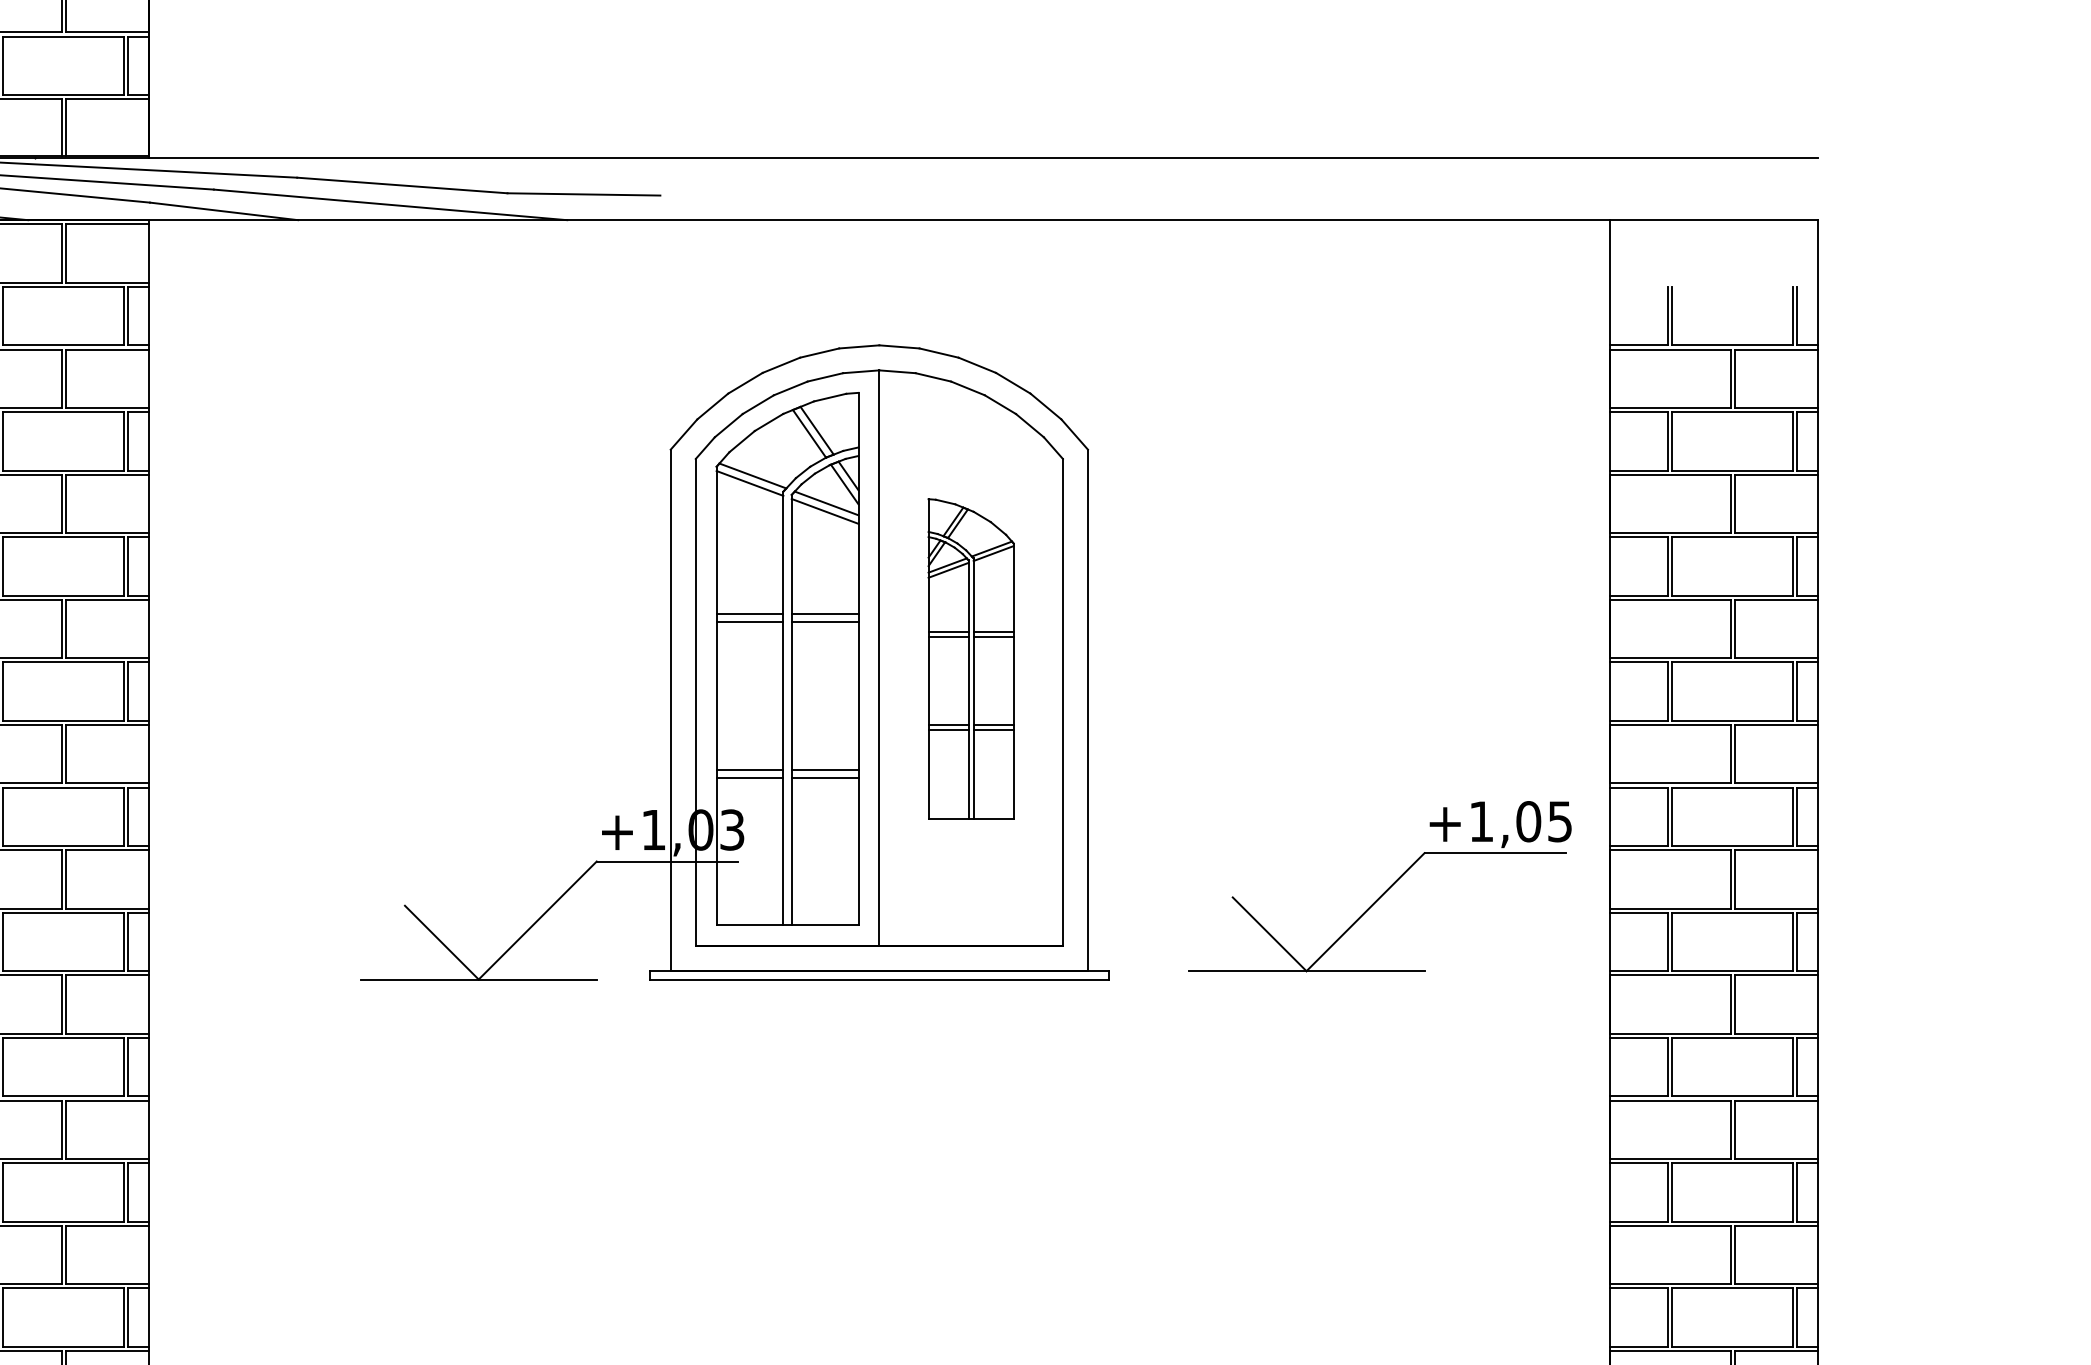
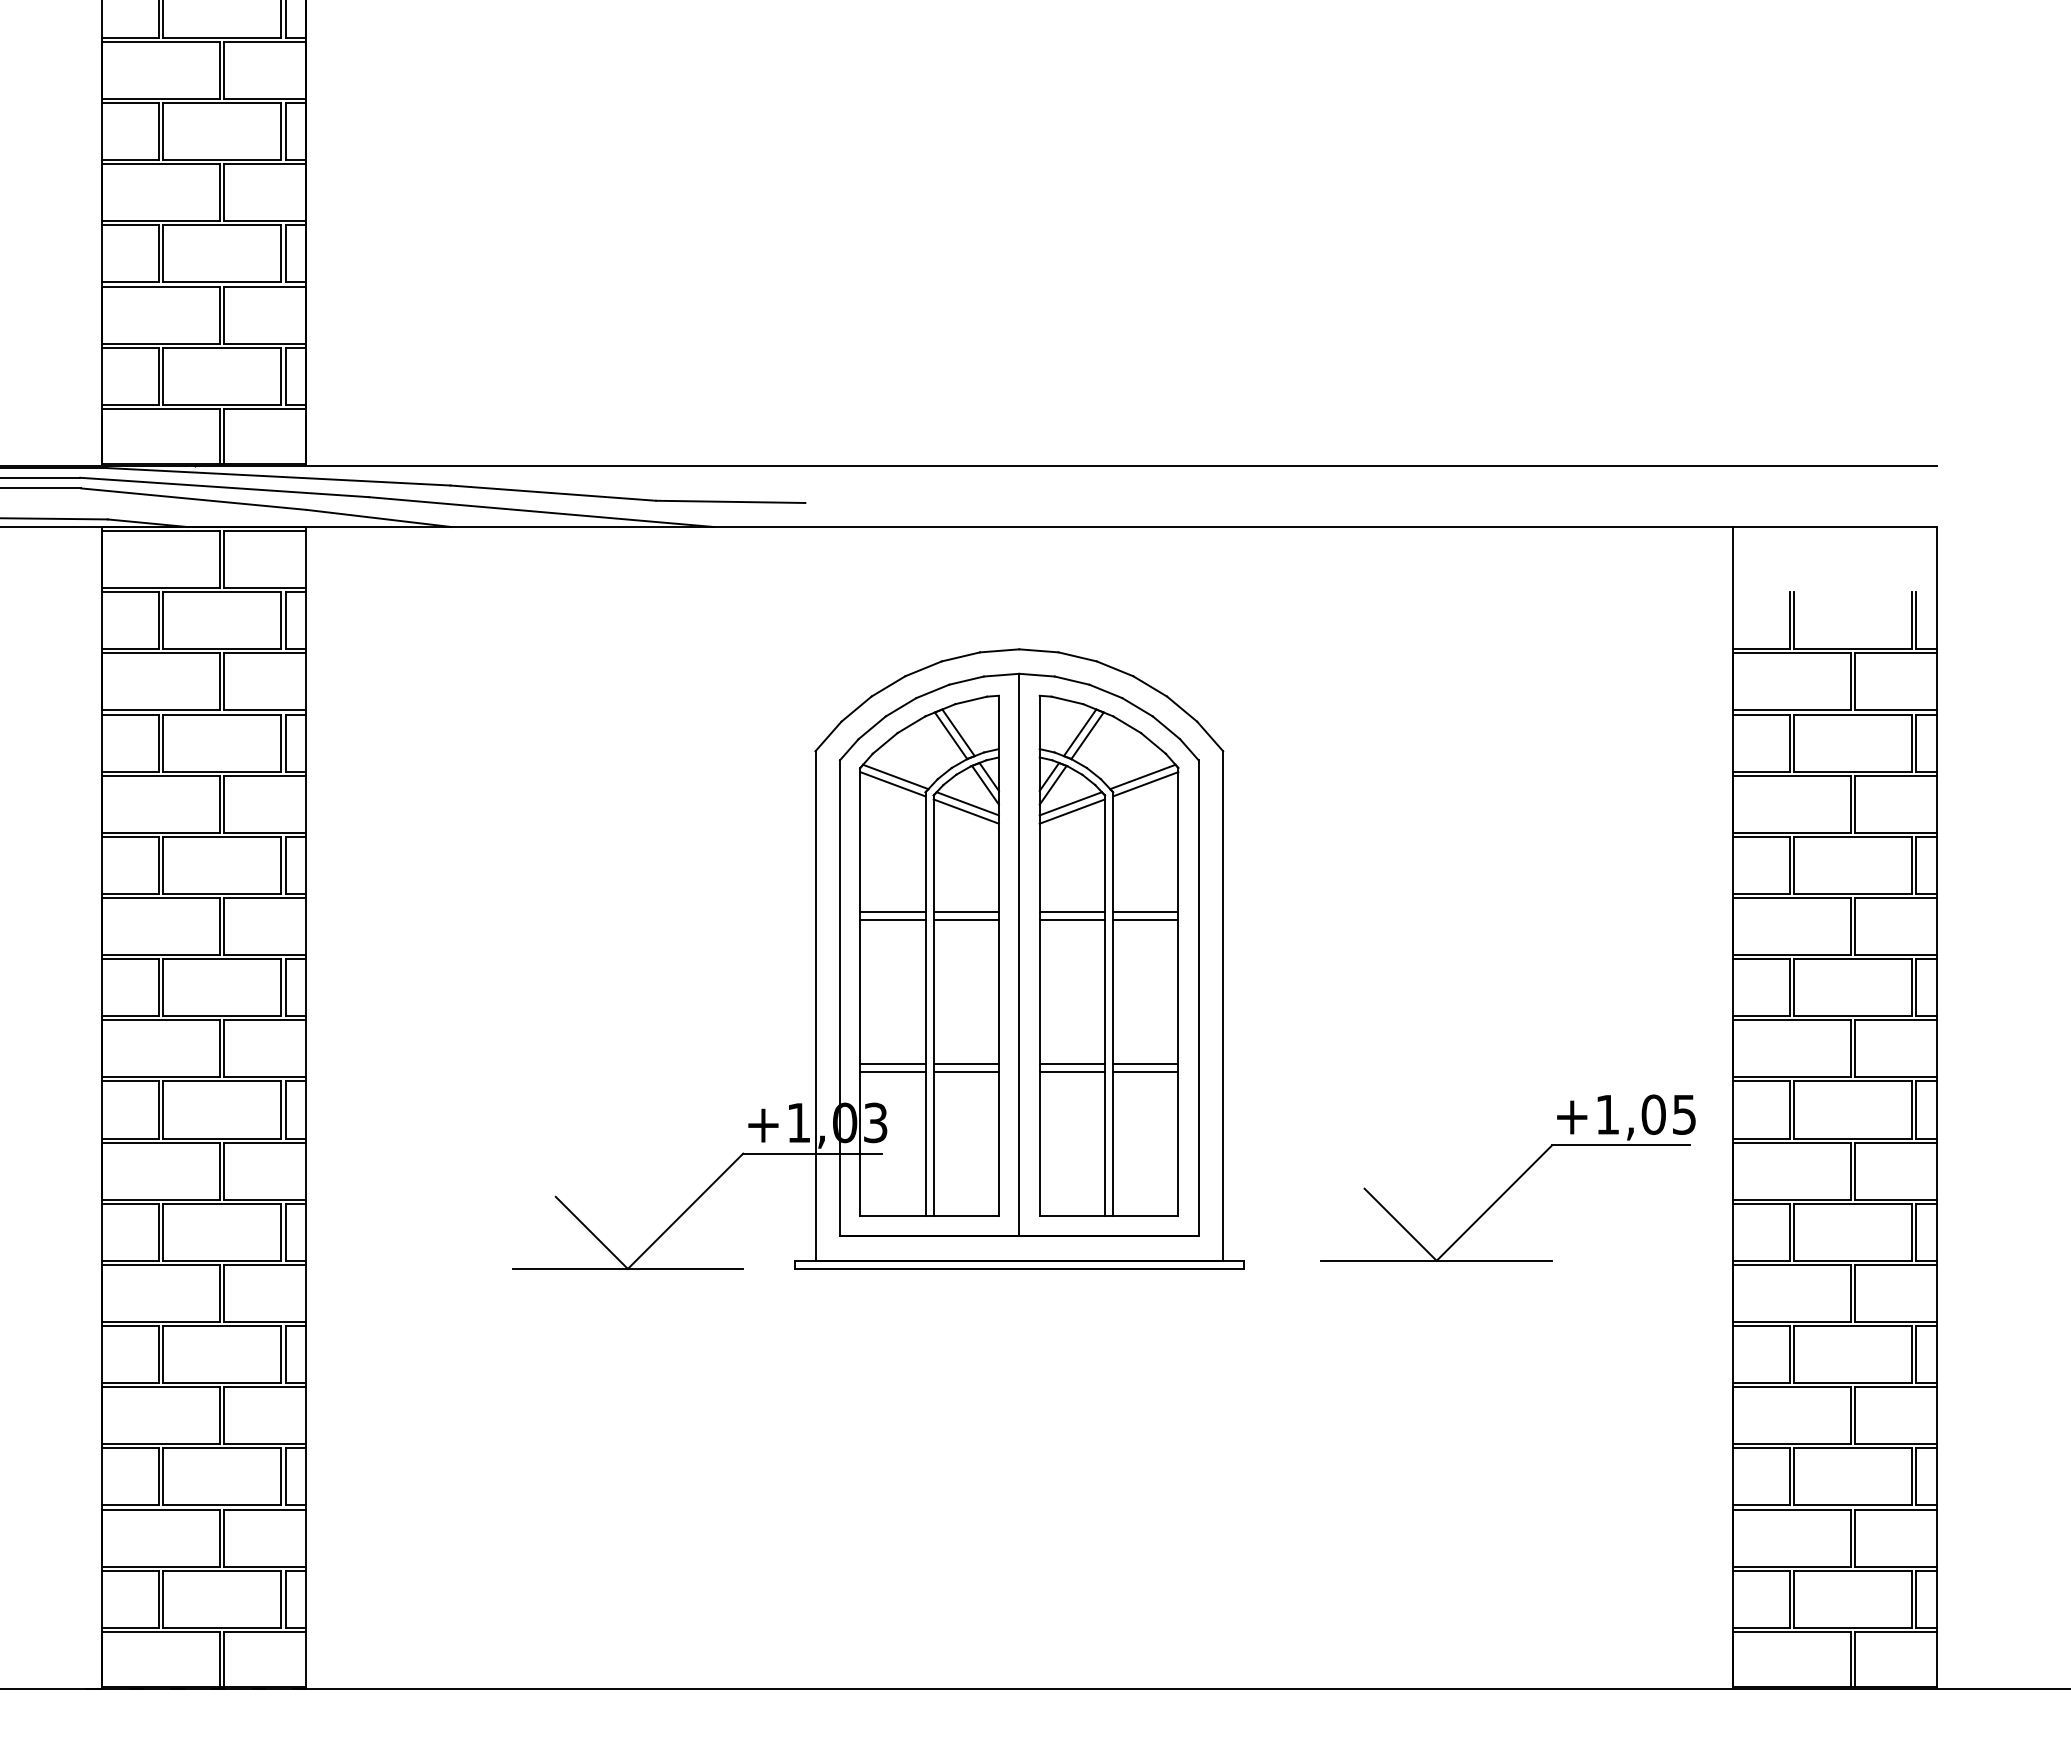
part: (970, 658) -> (1108, 955), size x1.67

